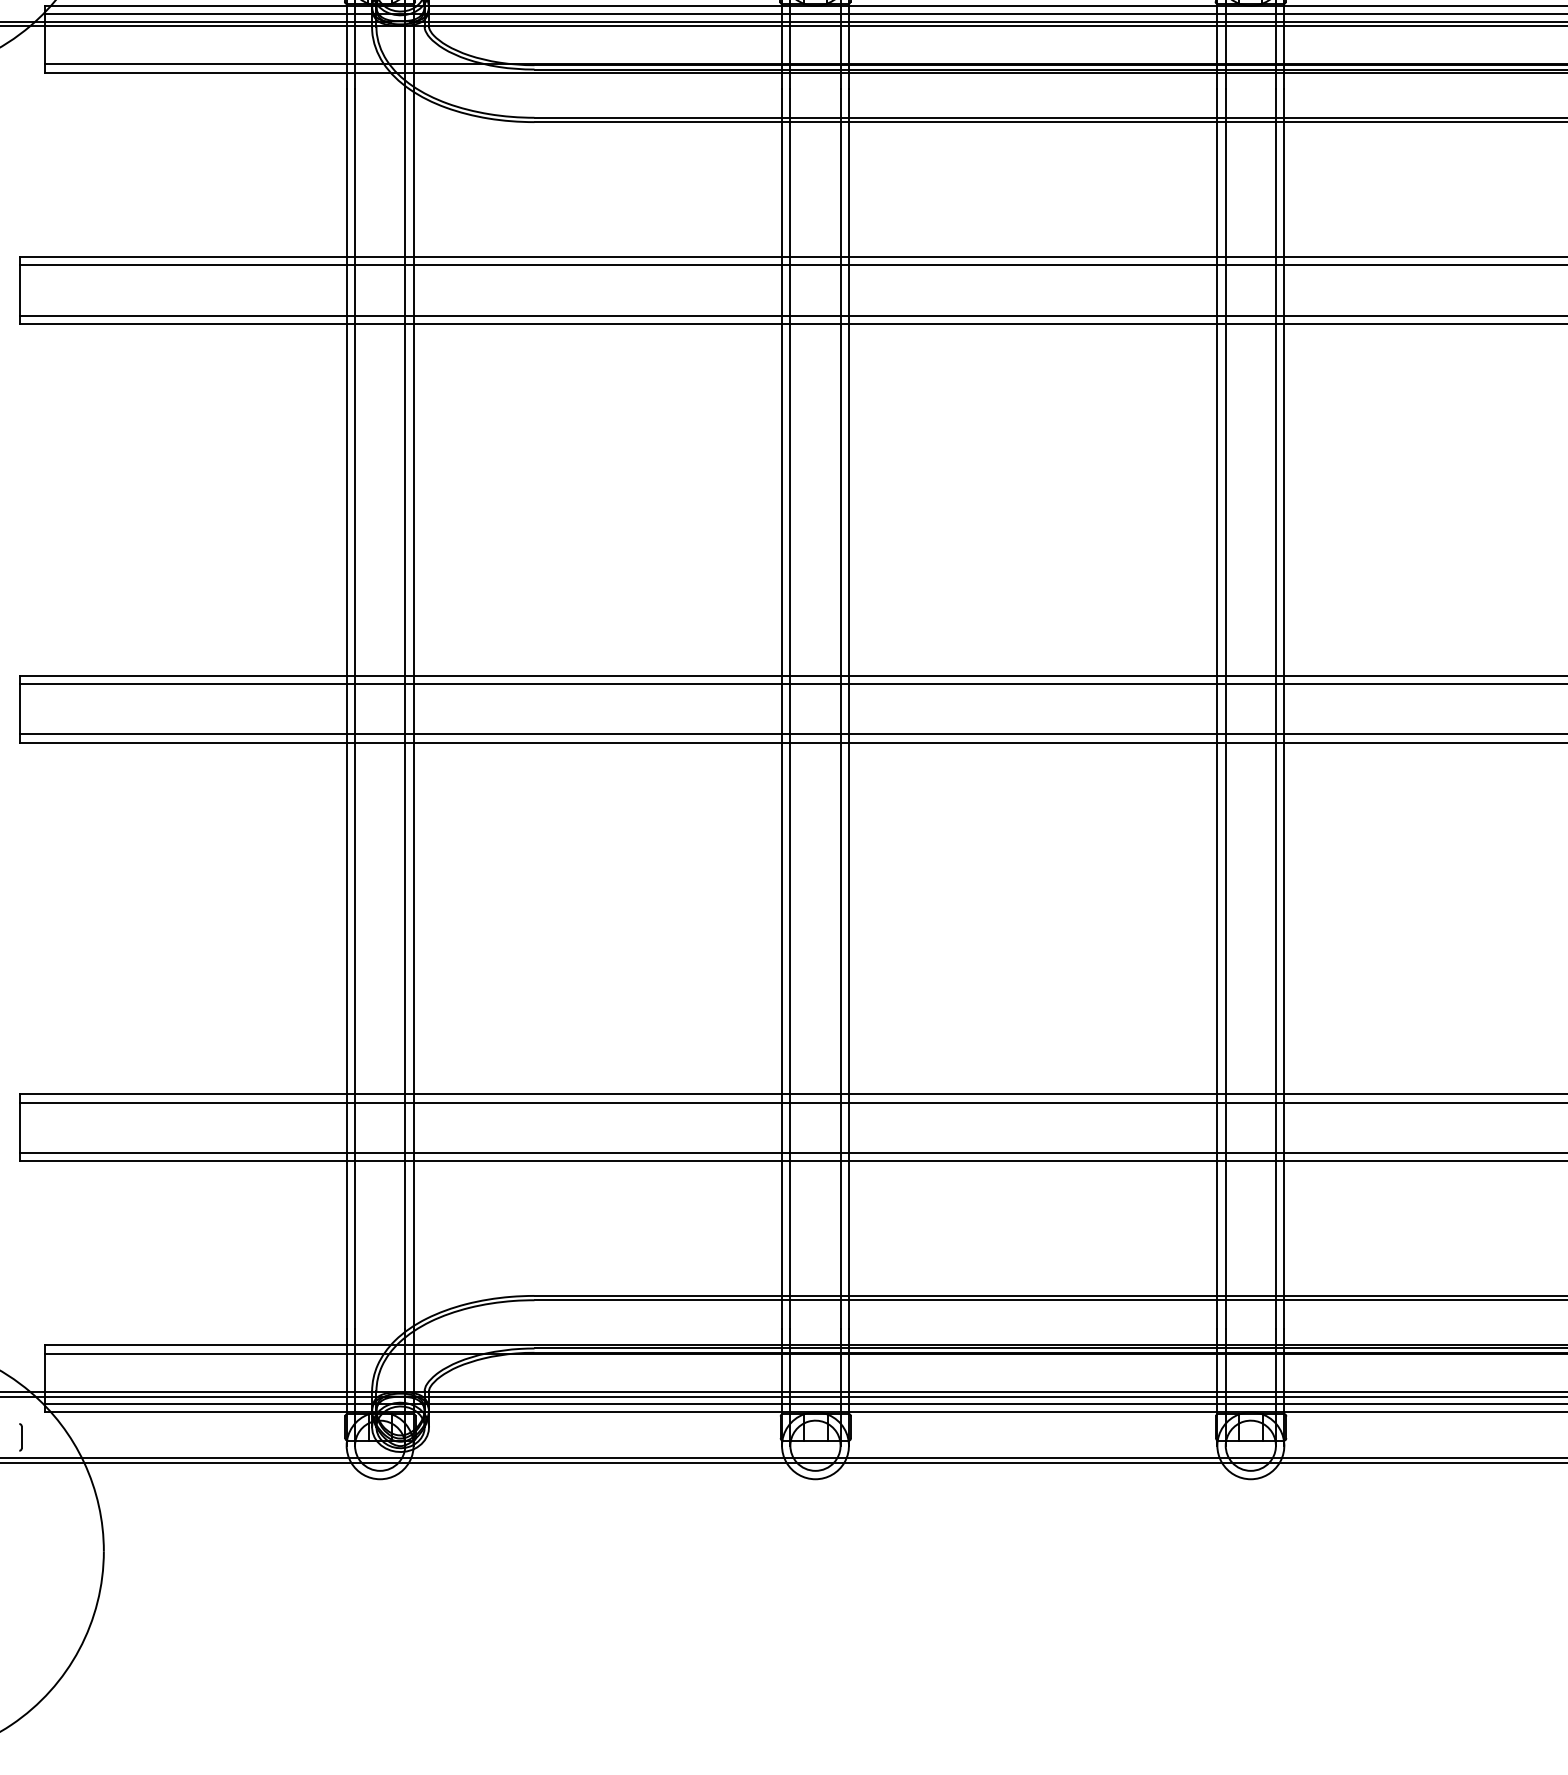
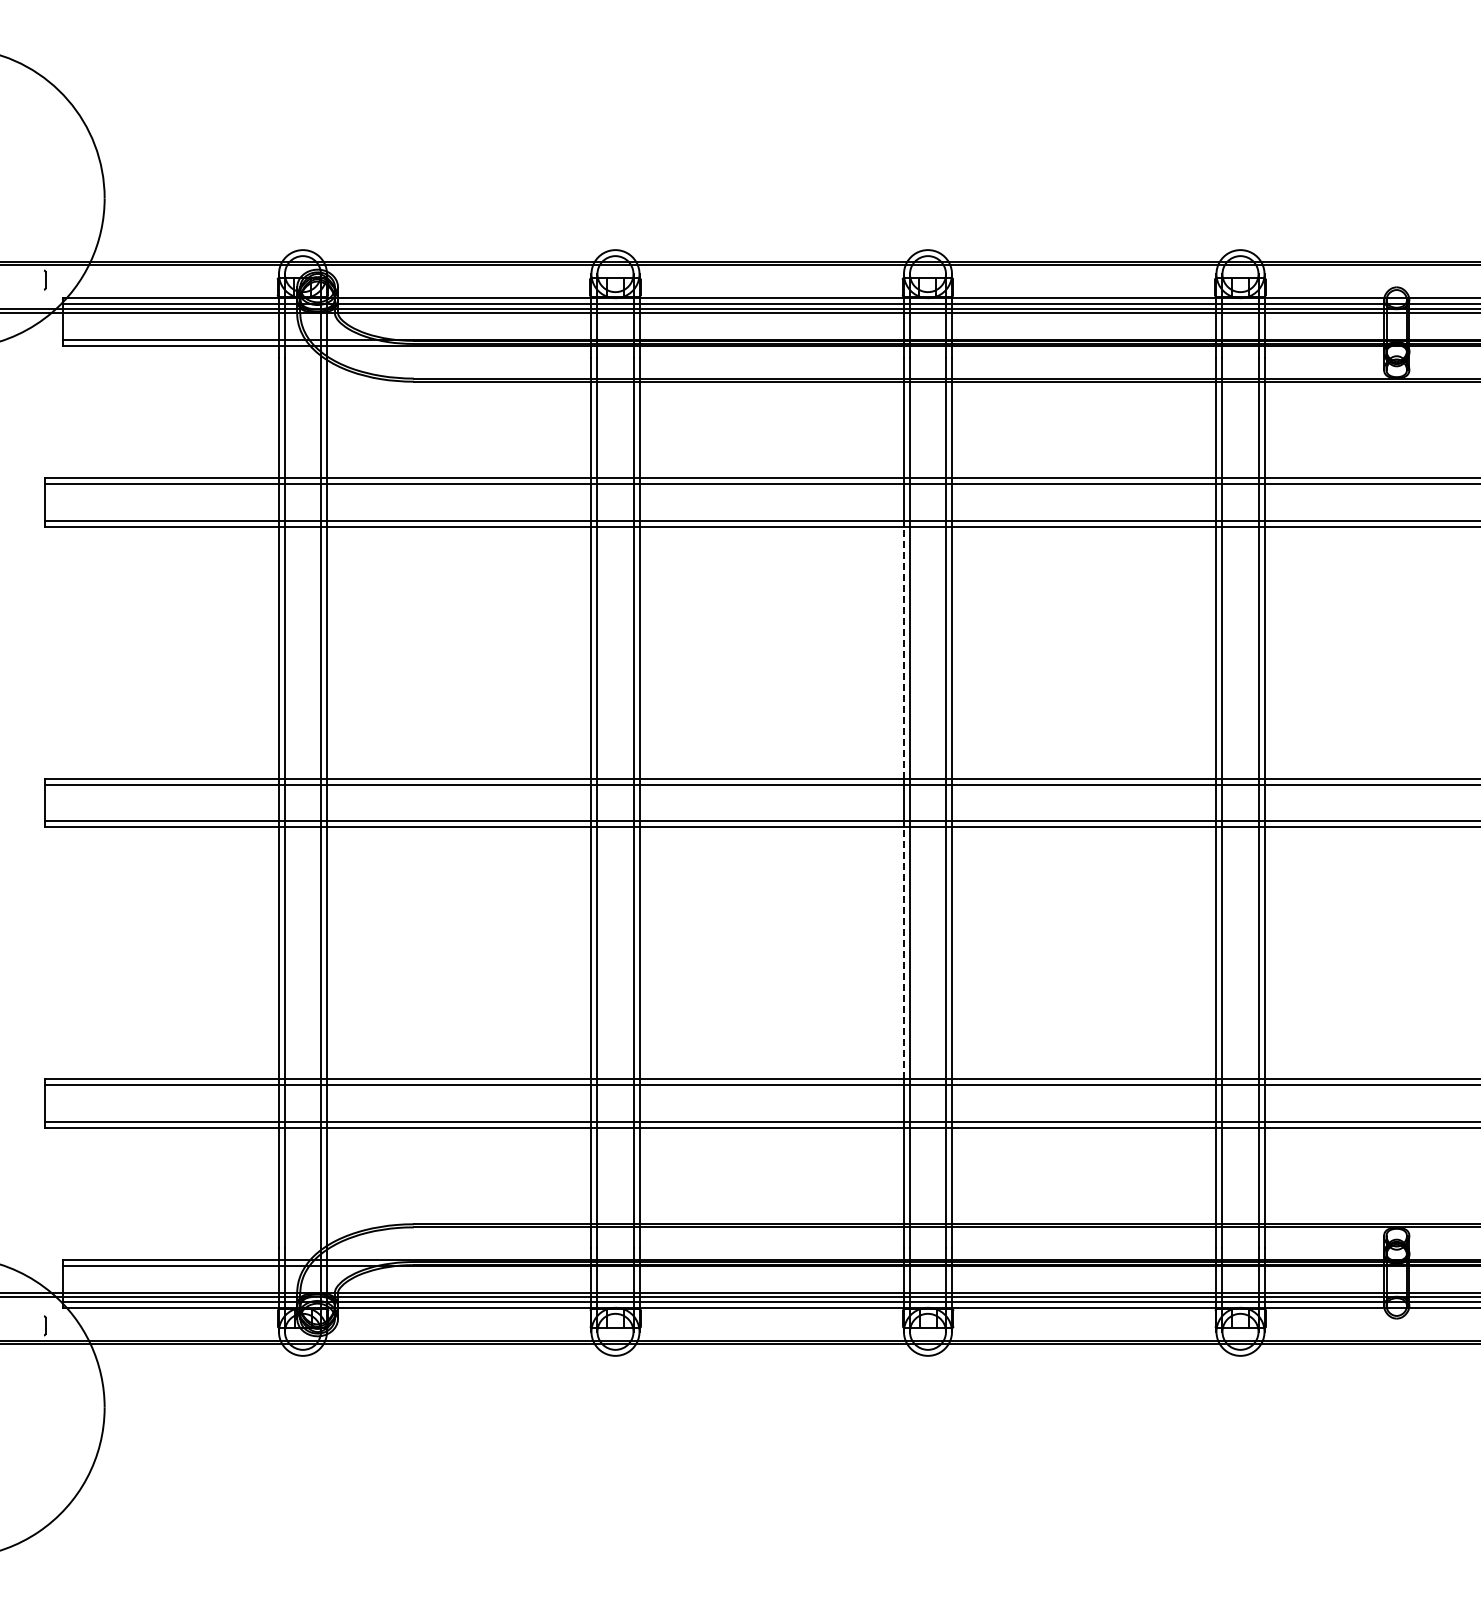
line: (1216, 499) -> (903, 652), solid -> dashed
line: (1216, 917) -> (903, 952), solid -> dashed

